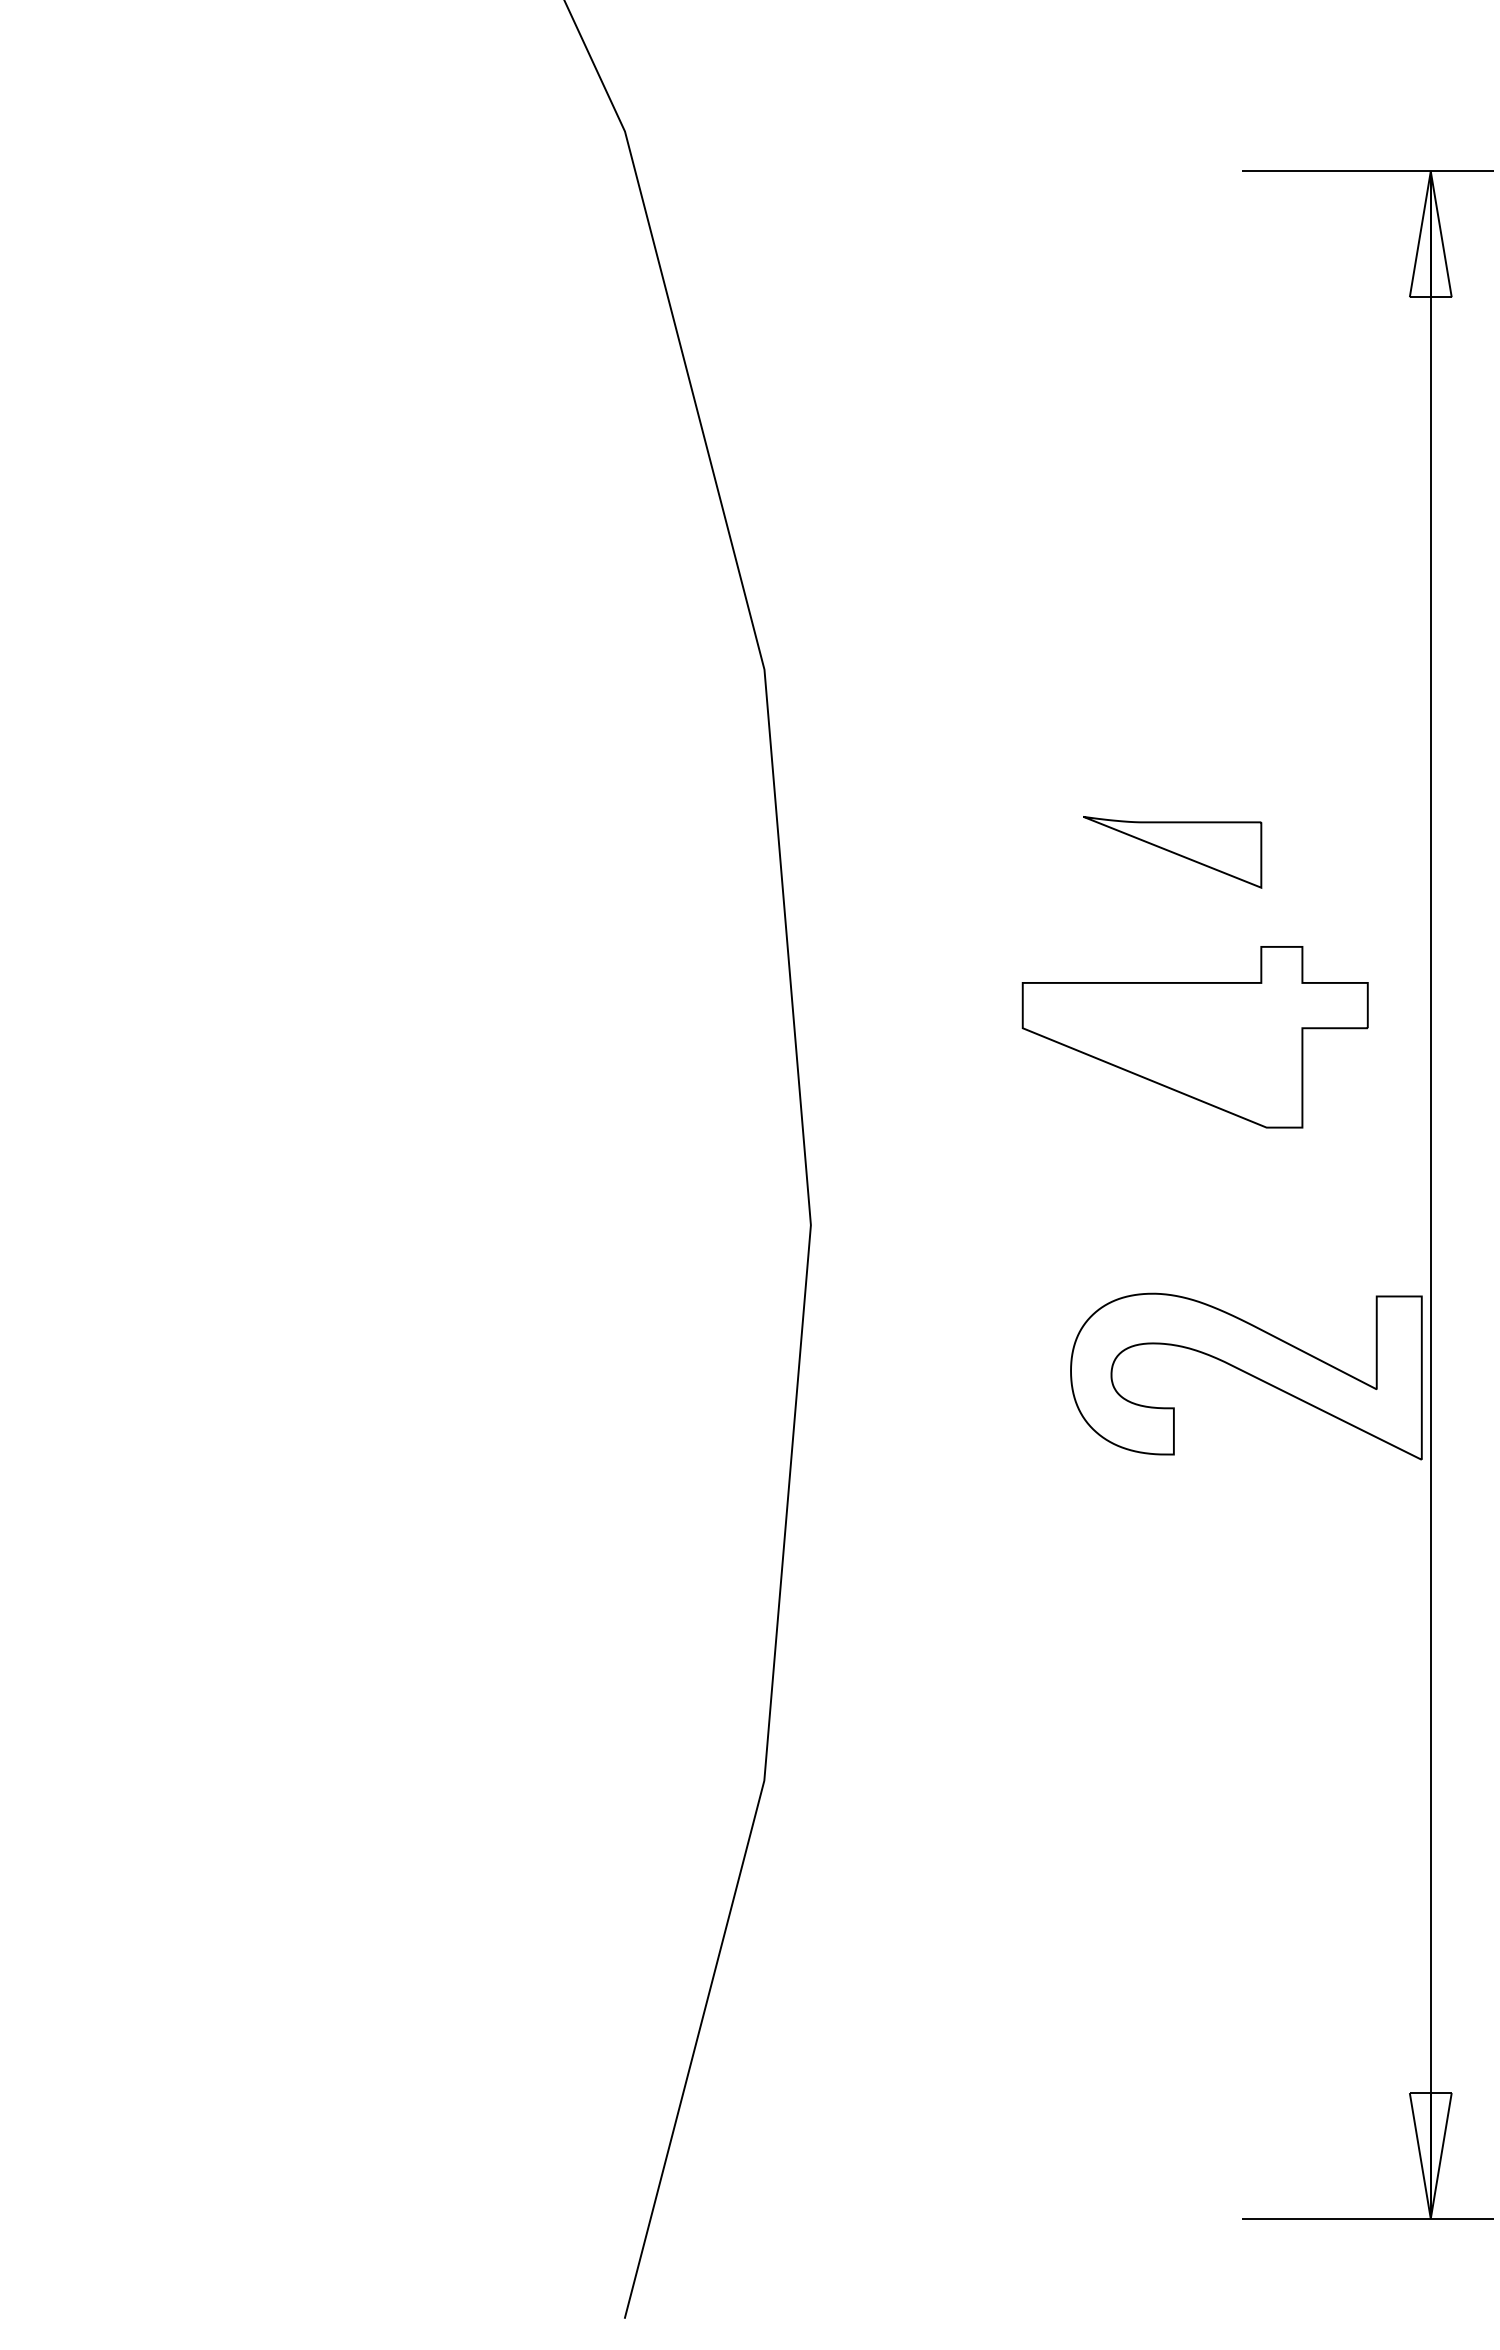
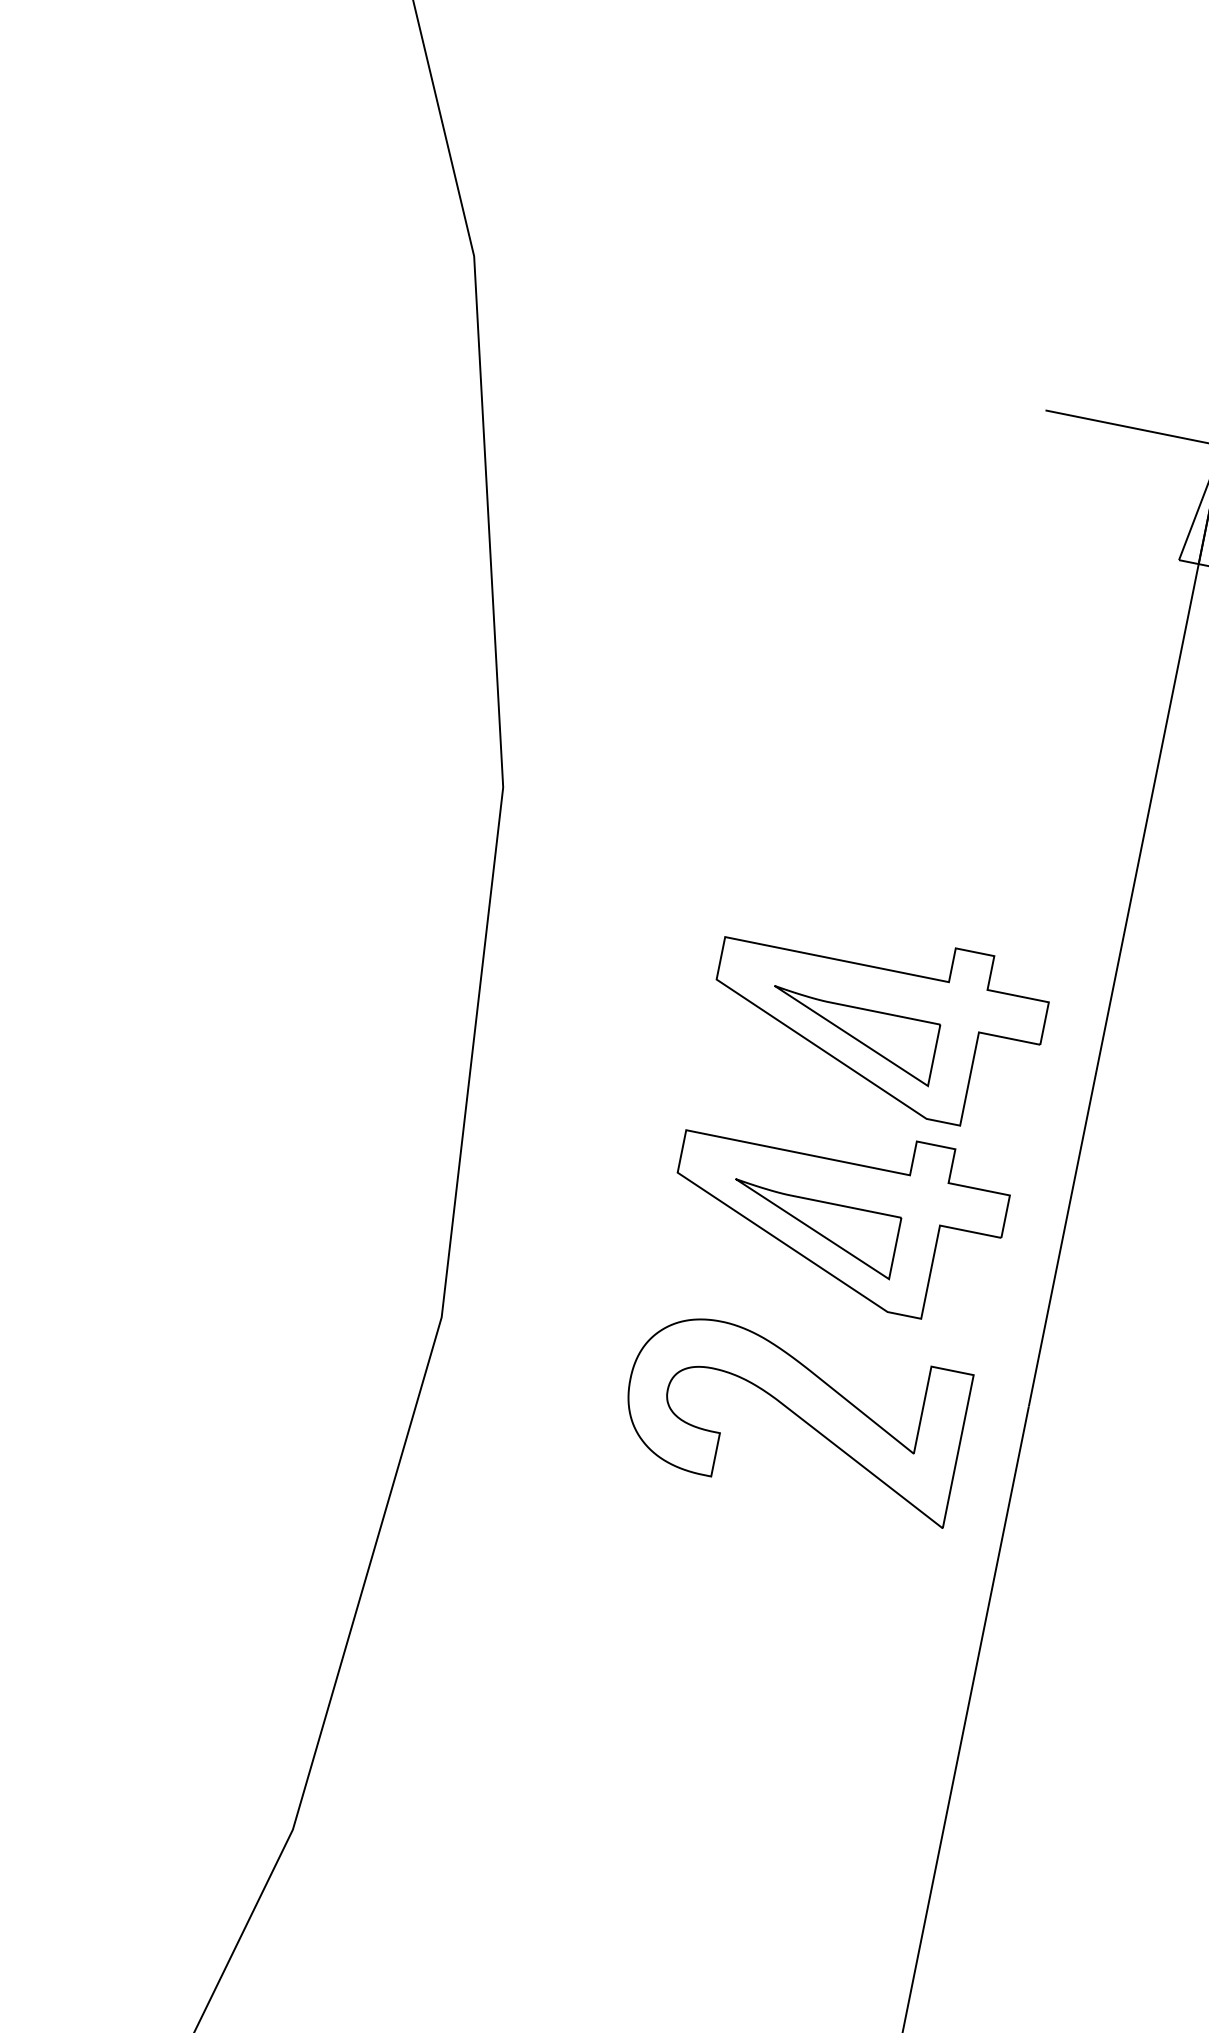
part: (1194, 831) -> (876, 1020), added
part: (1172, 1057) -> (812, 1228), added
part: (1246, 1376) -> (794, 1417), moved

